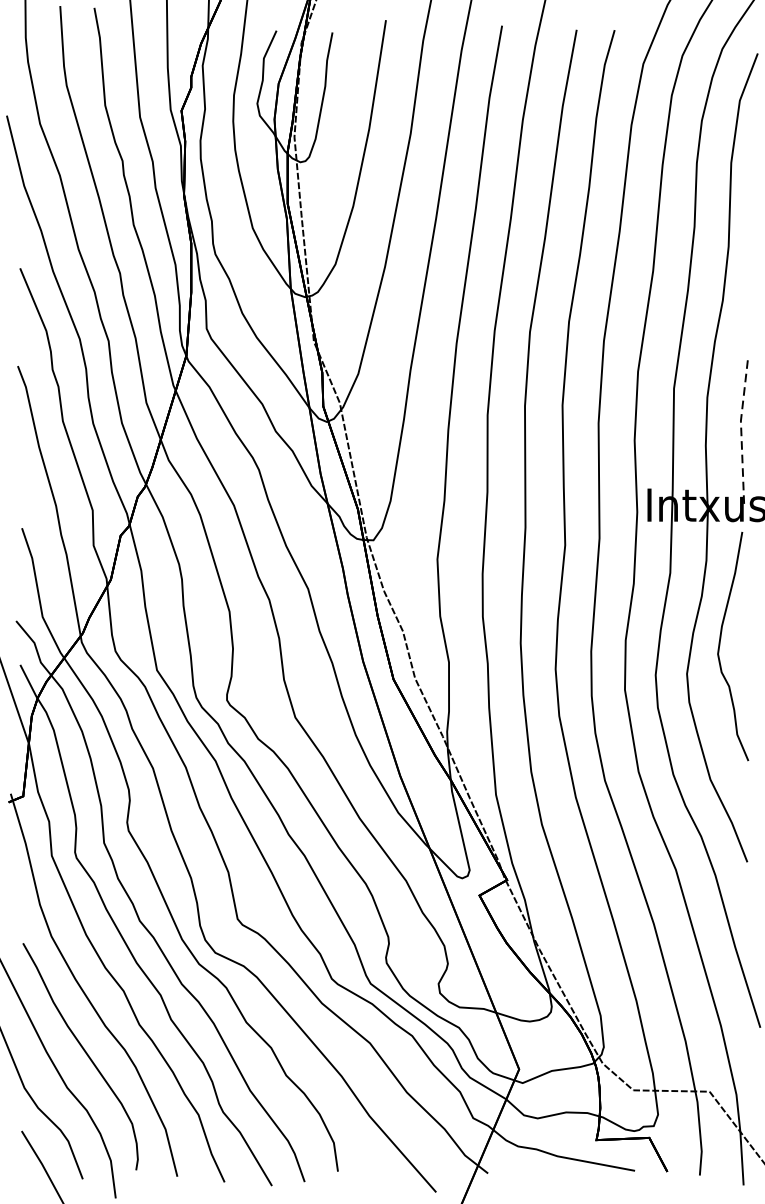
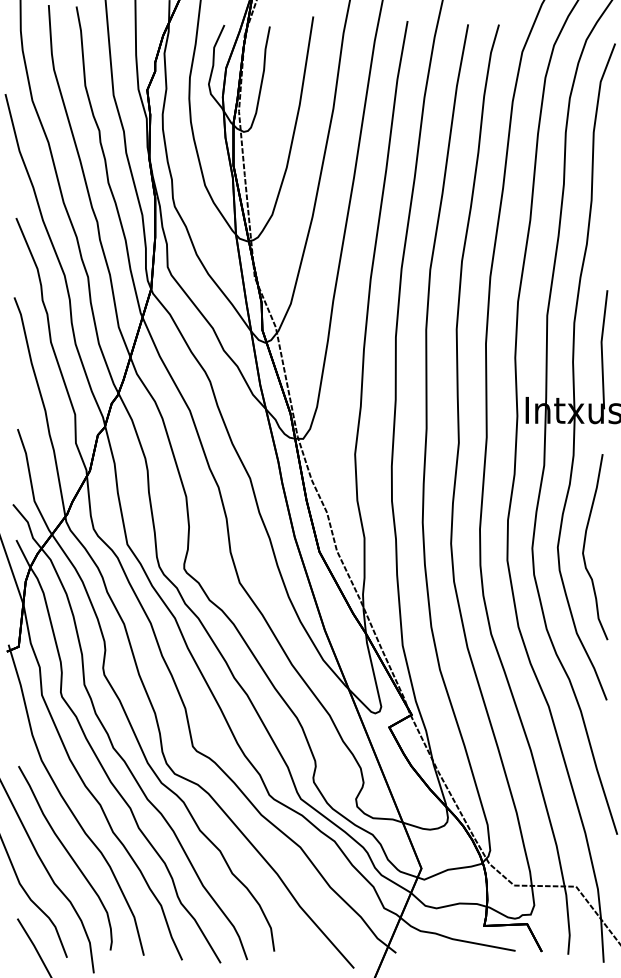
line: (740, 428) -> (601, 348), dashed -> solid
curve: (721, 643) -> (585, 544), moved

